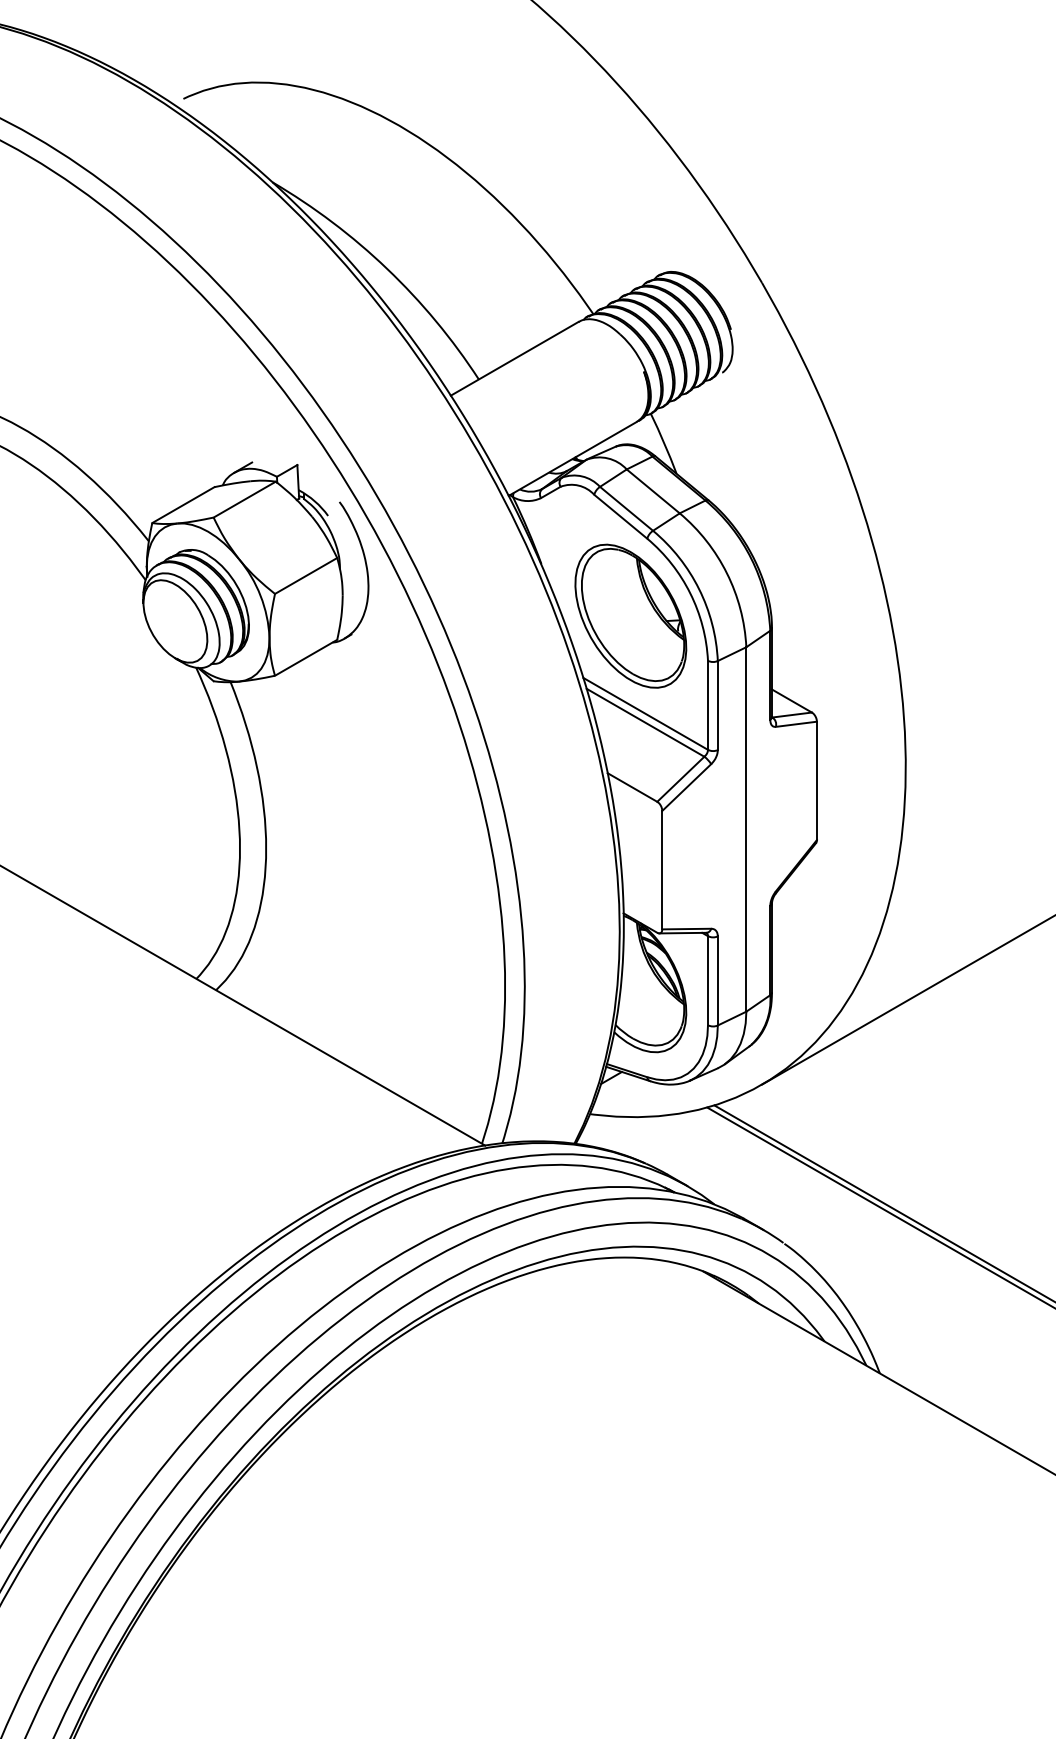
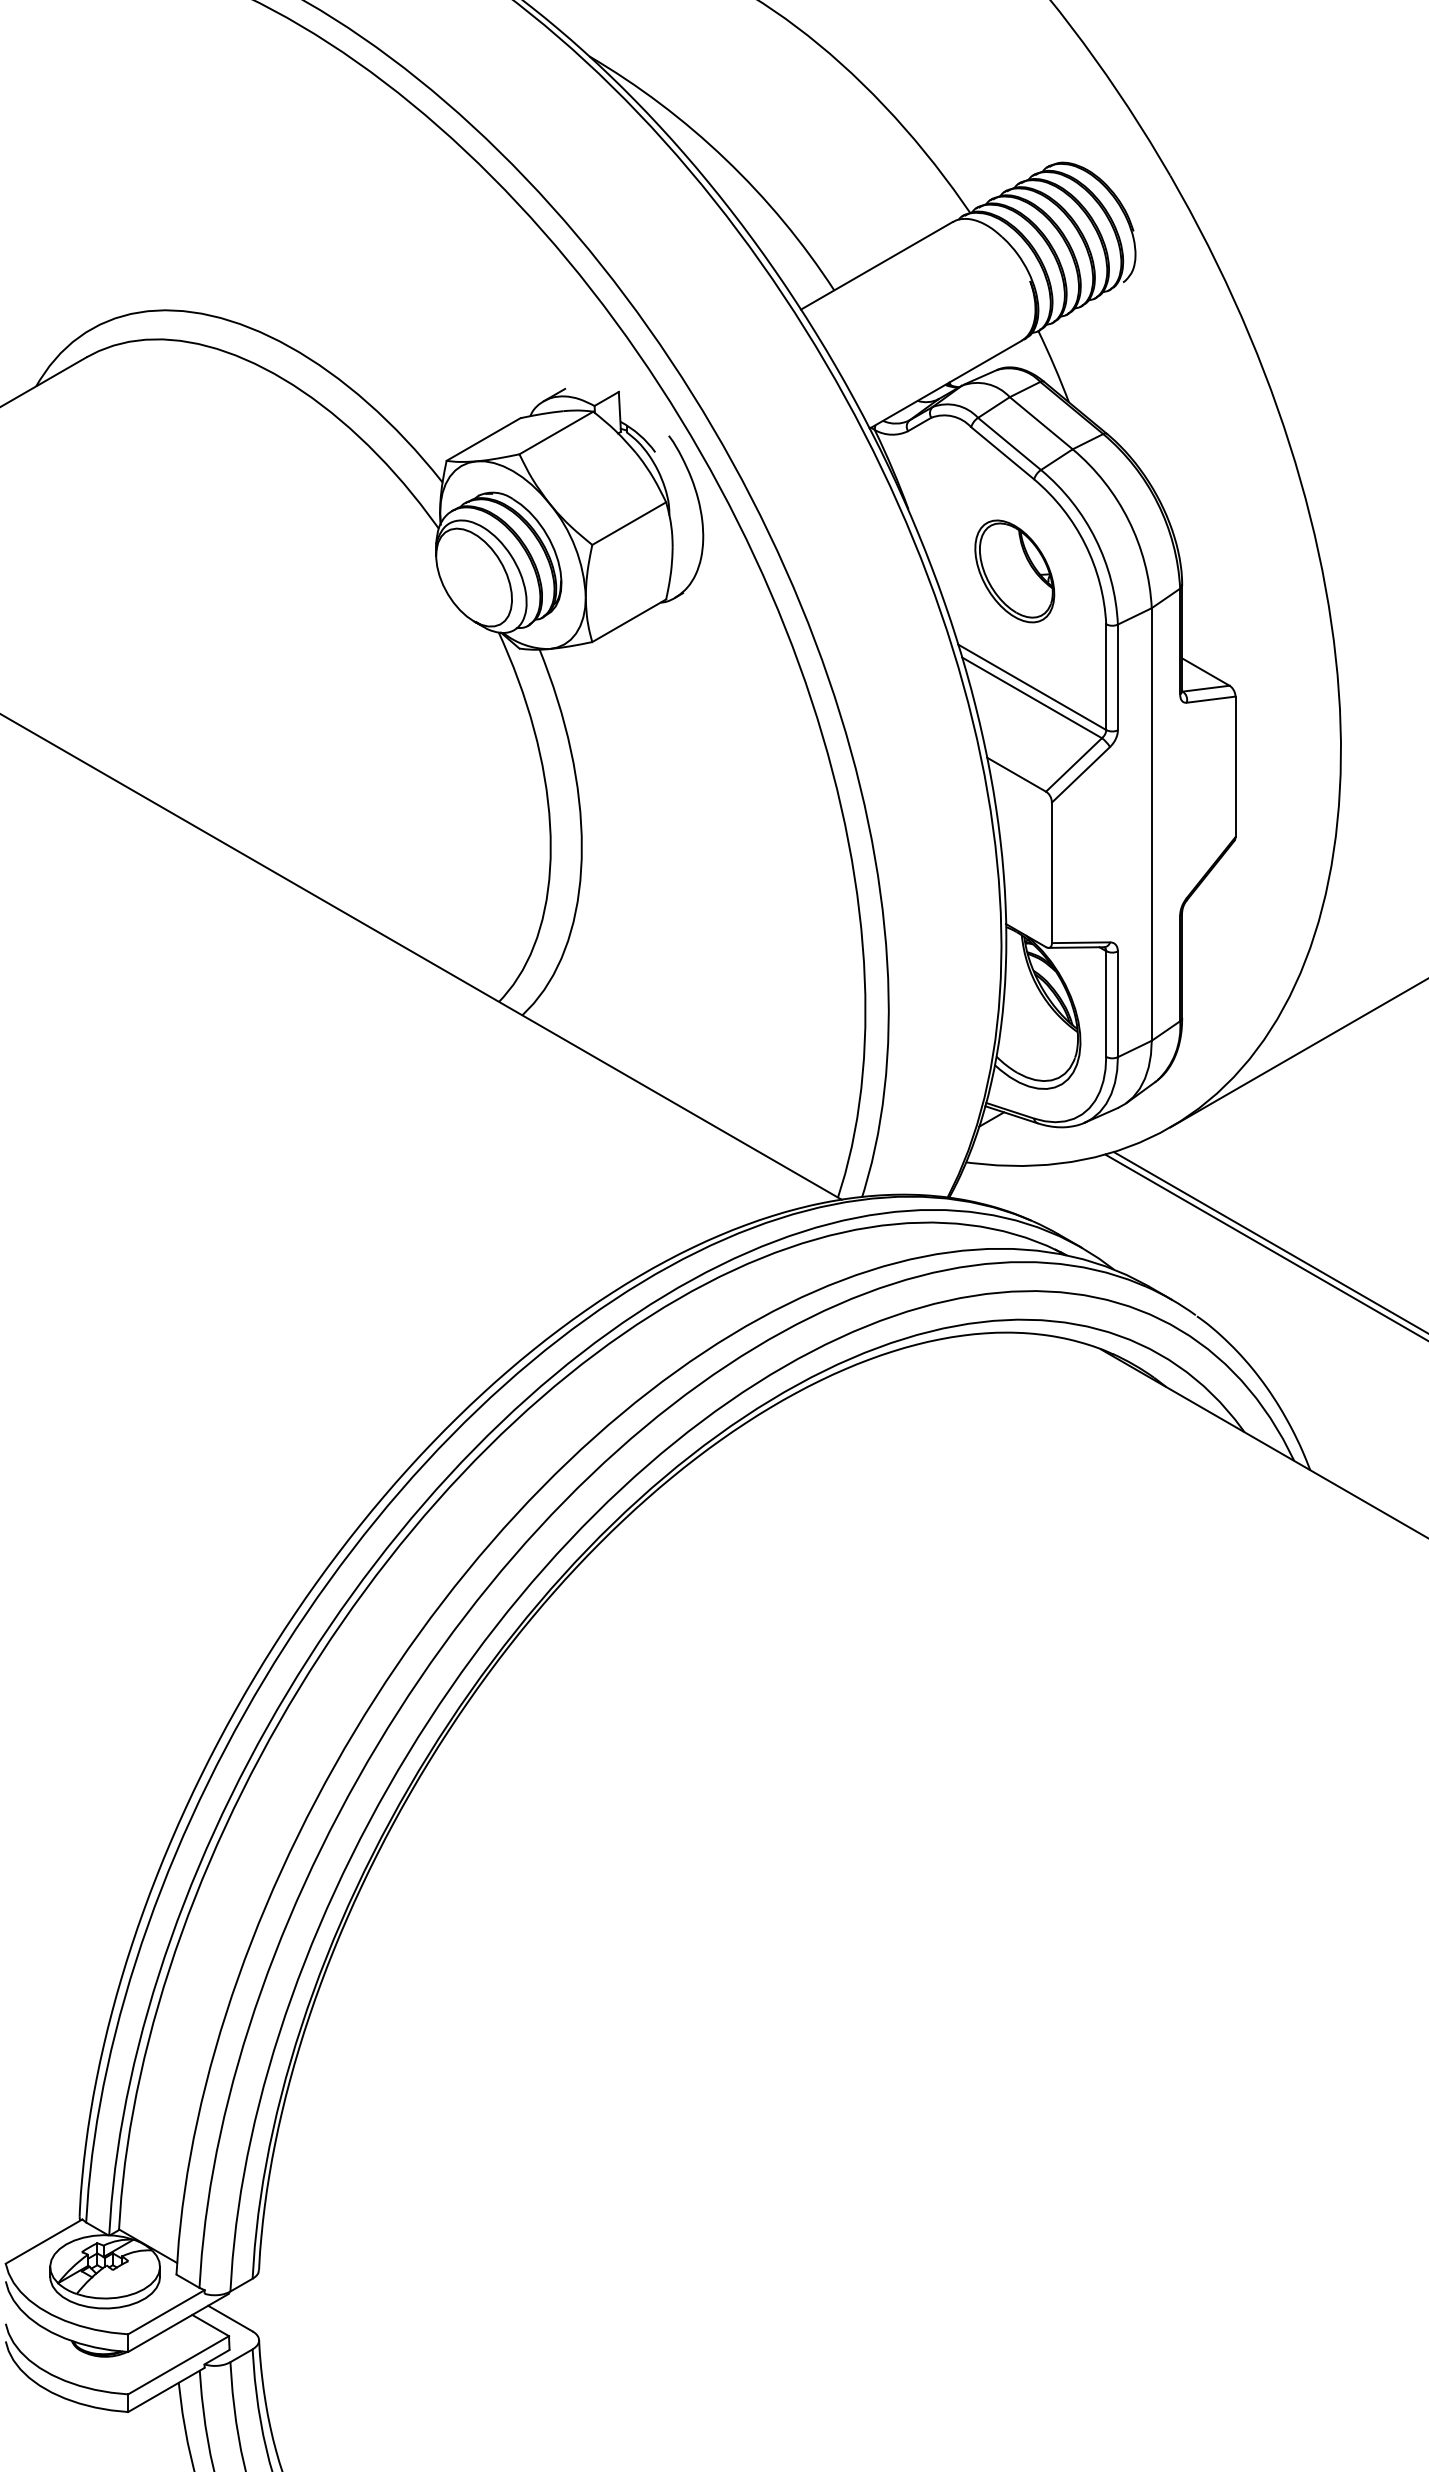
part: (630, 616) -> (1014, 571), size x0.6

